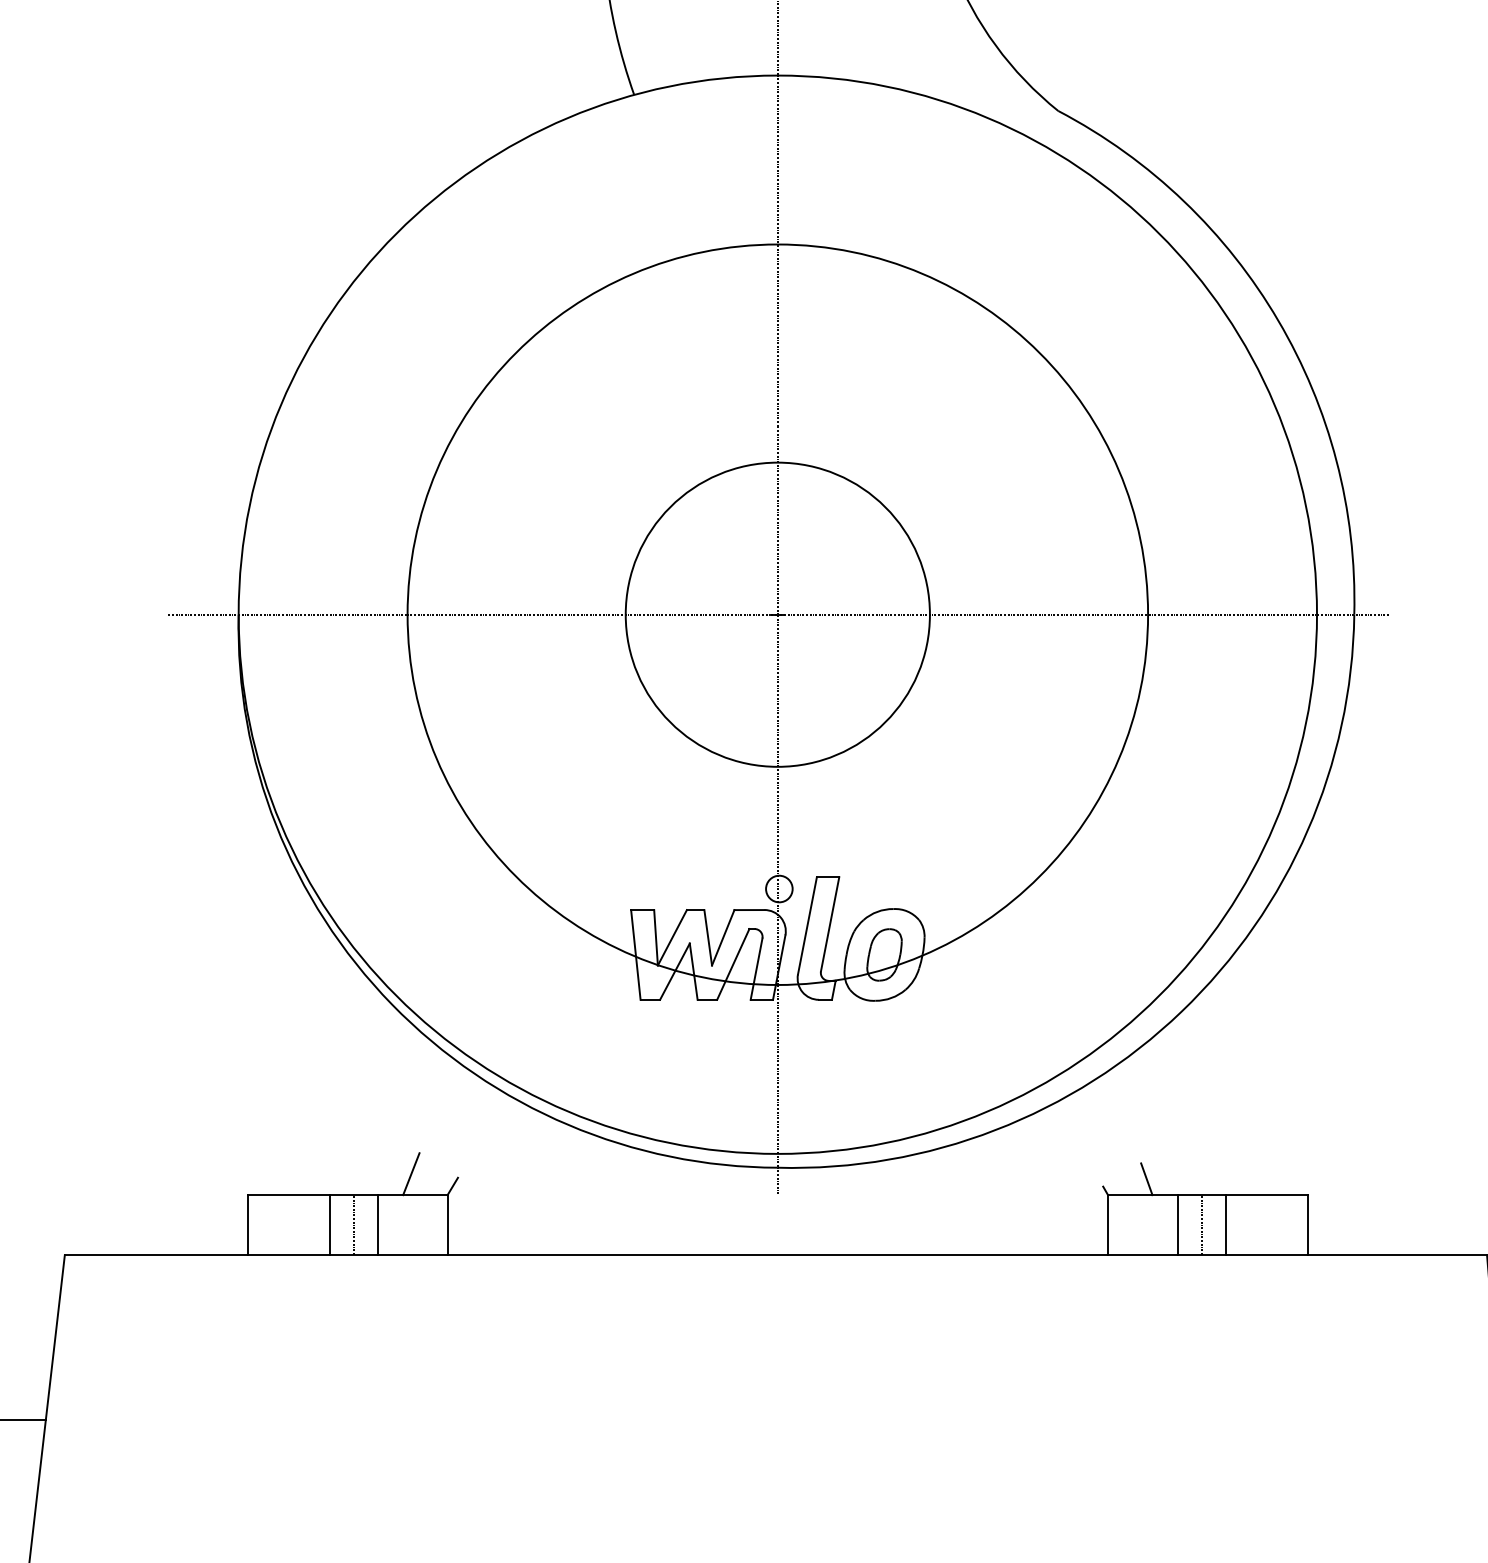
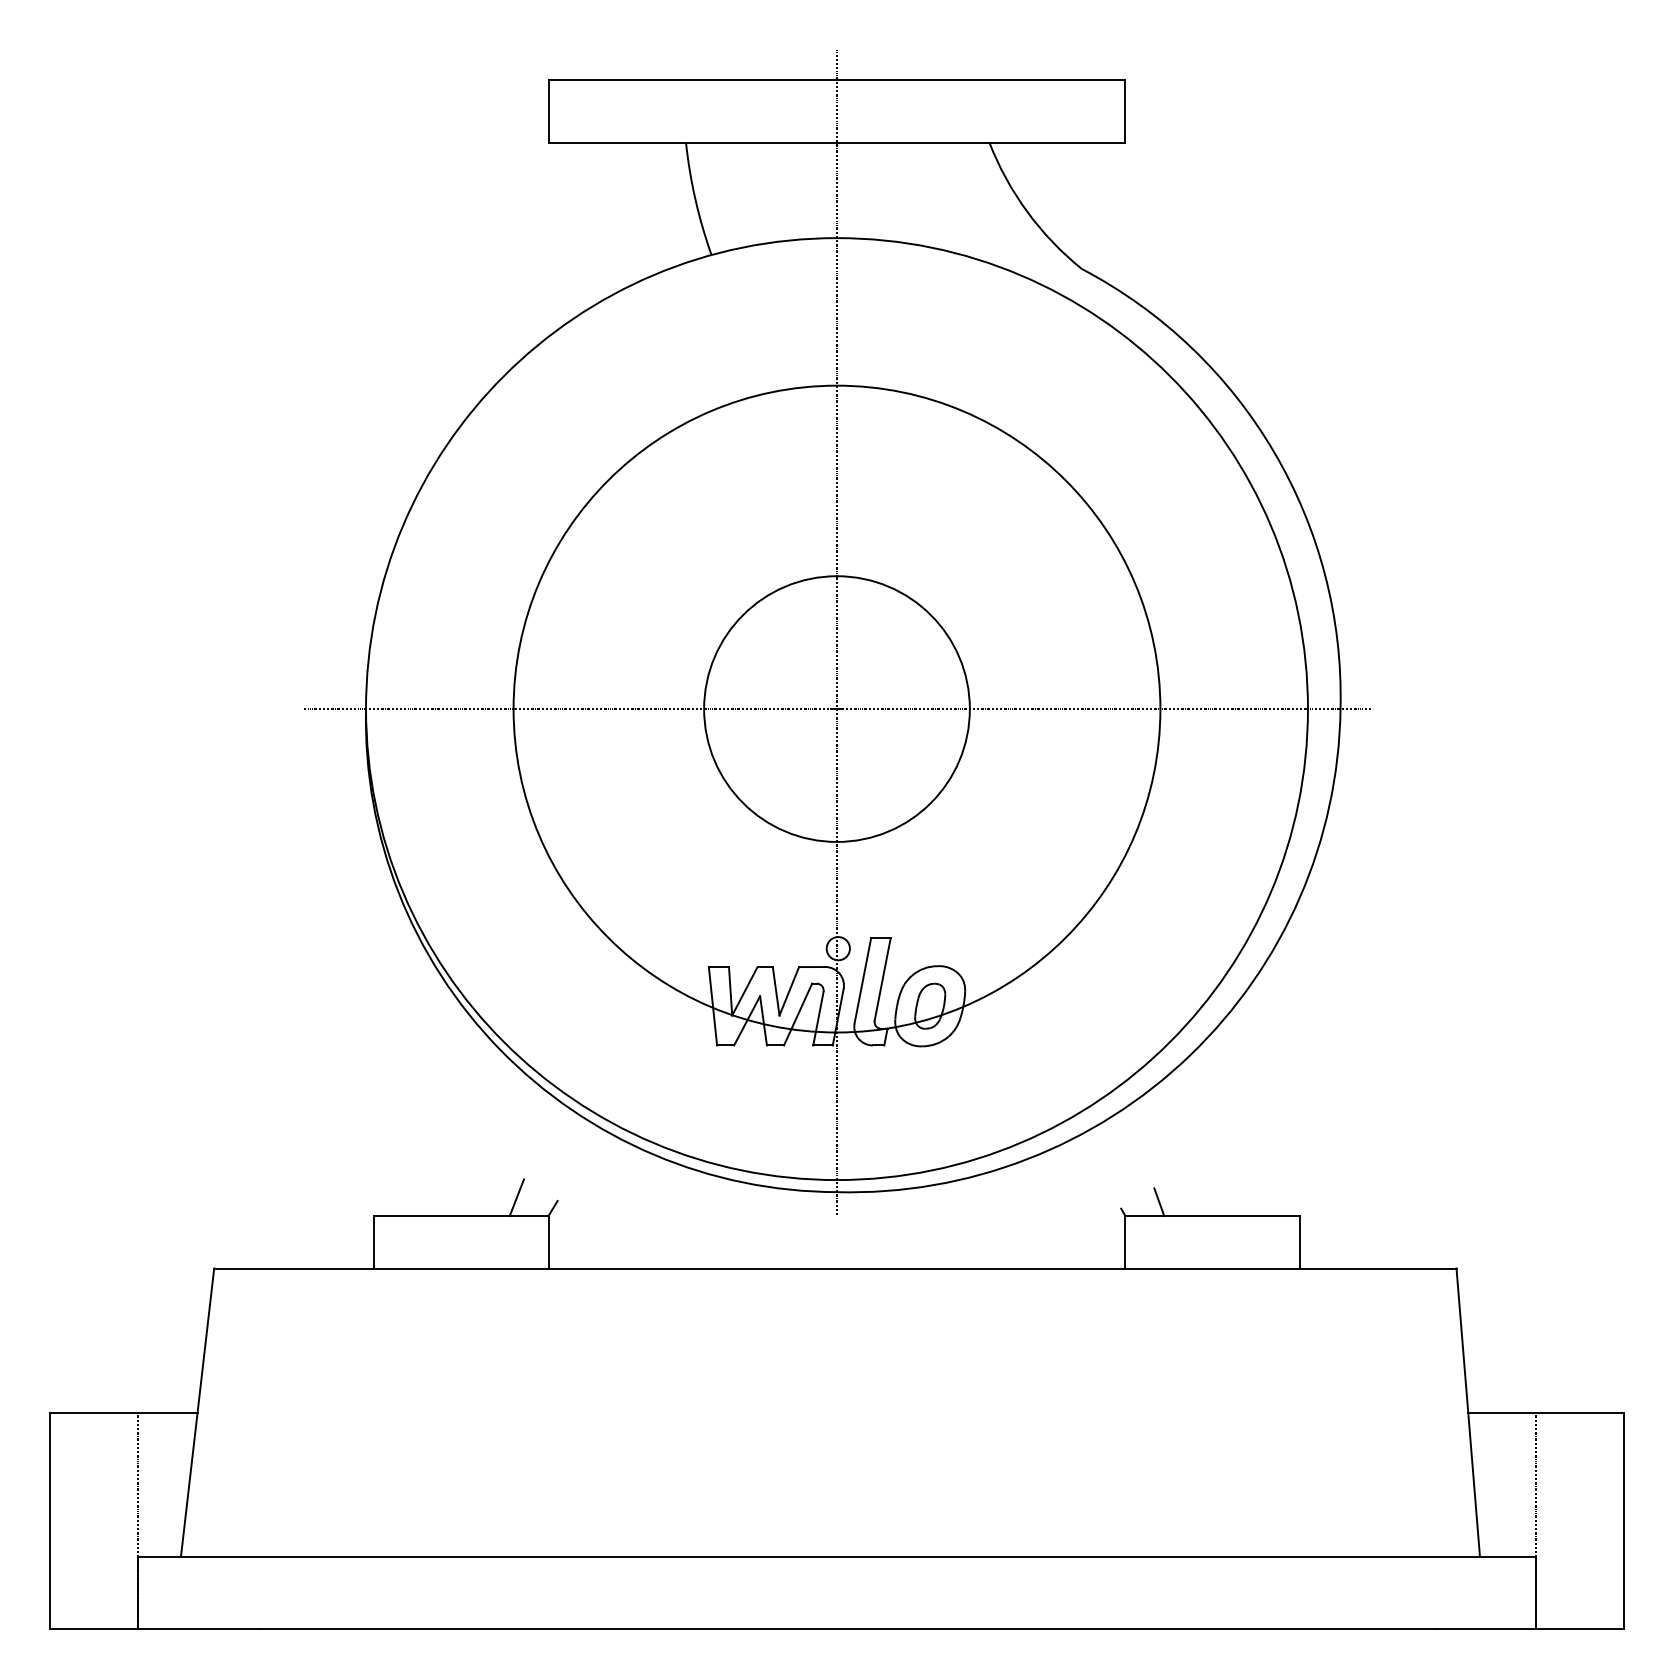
line: (329, 1225) -> (445, 1242), removed
line: (353, 1225) -> (466, 1242), removed
line: (377, 1225) -> (487, 1242), removed
line: (1177, 1225) -> (1186, 1242), removed
line: (1201, 1225) -> (1207, 1242), removed
line: (1226, 1225) -> (1228, 1242), removed

